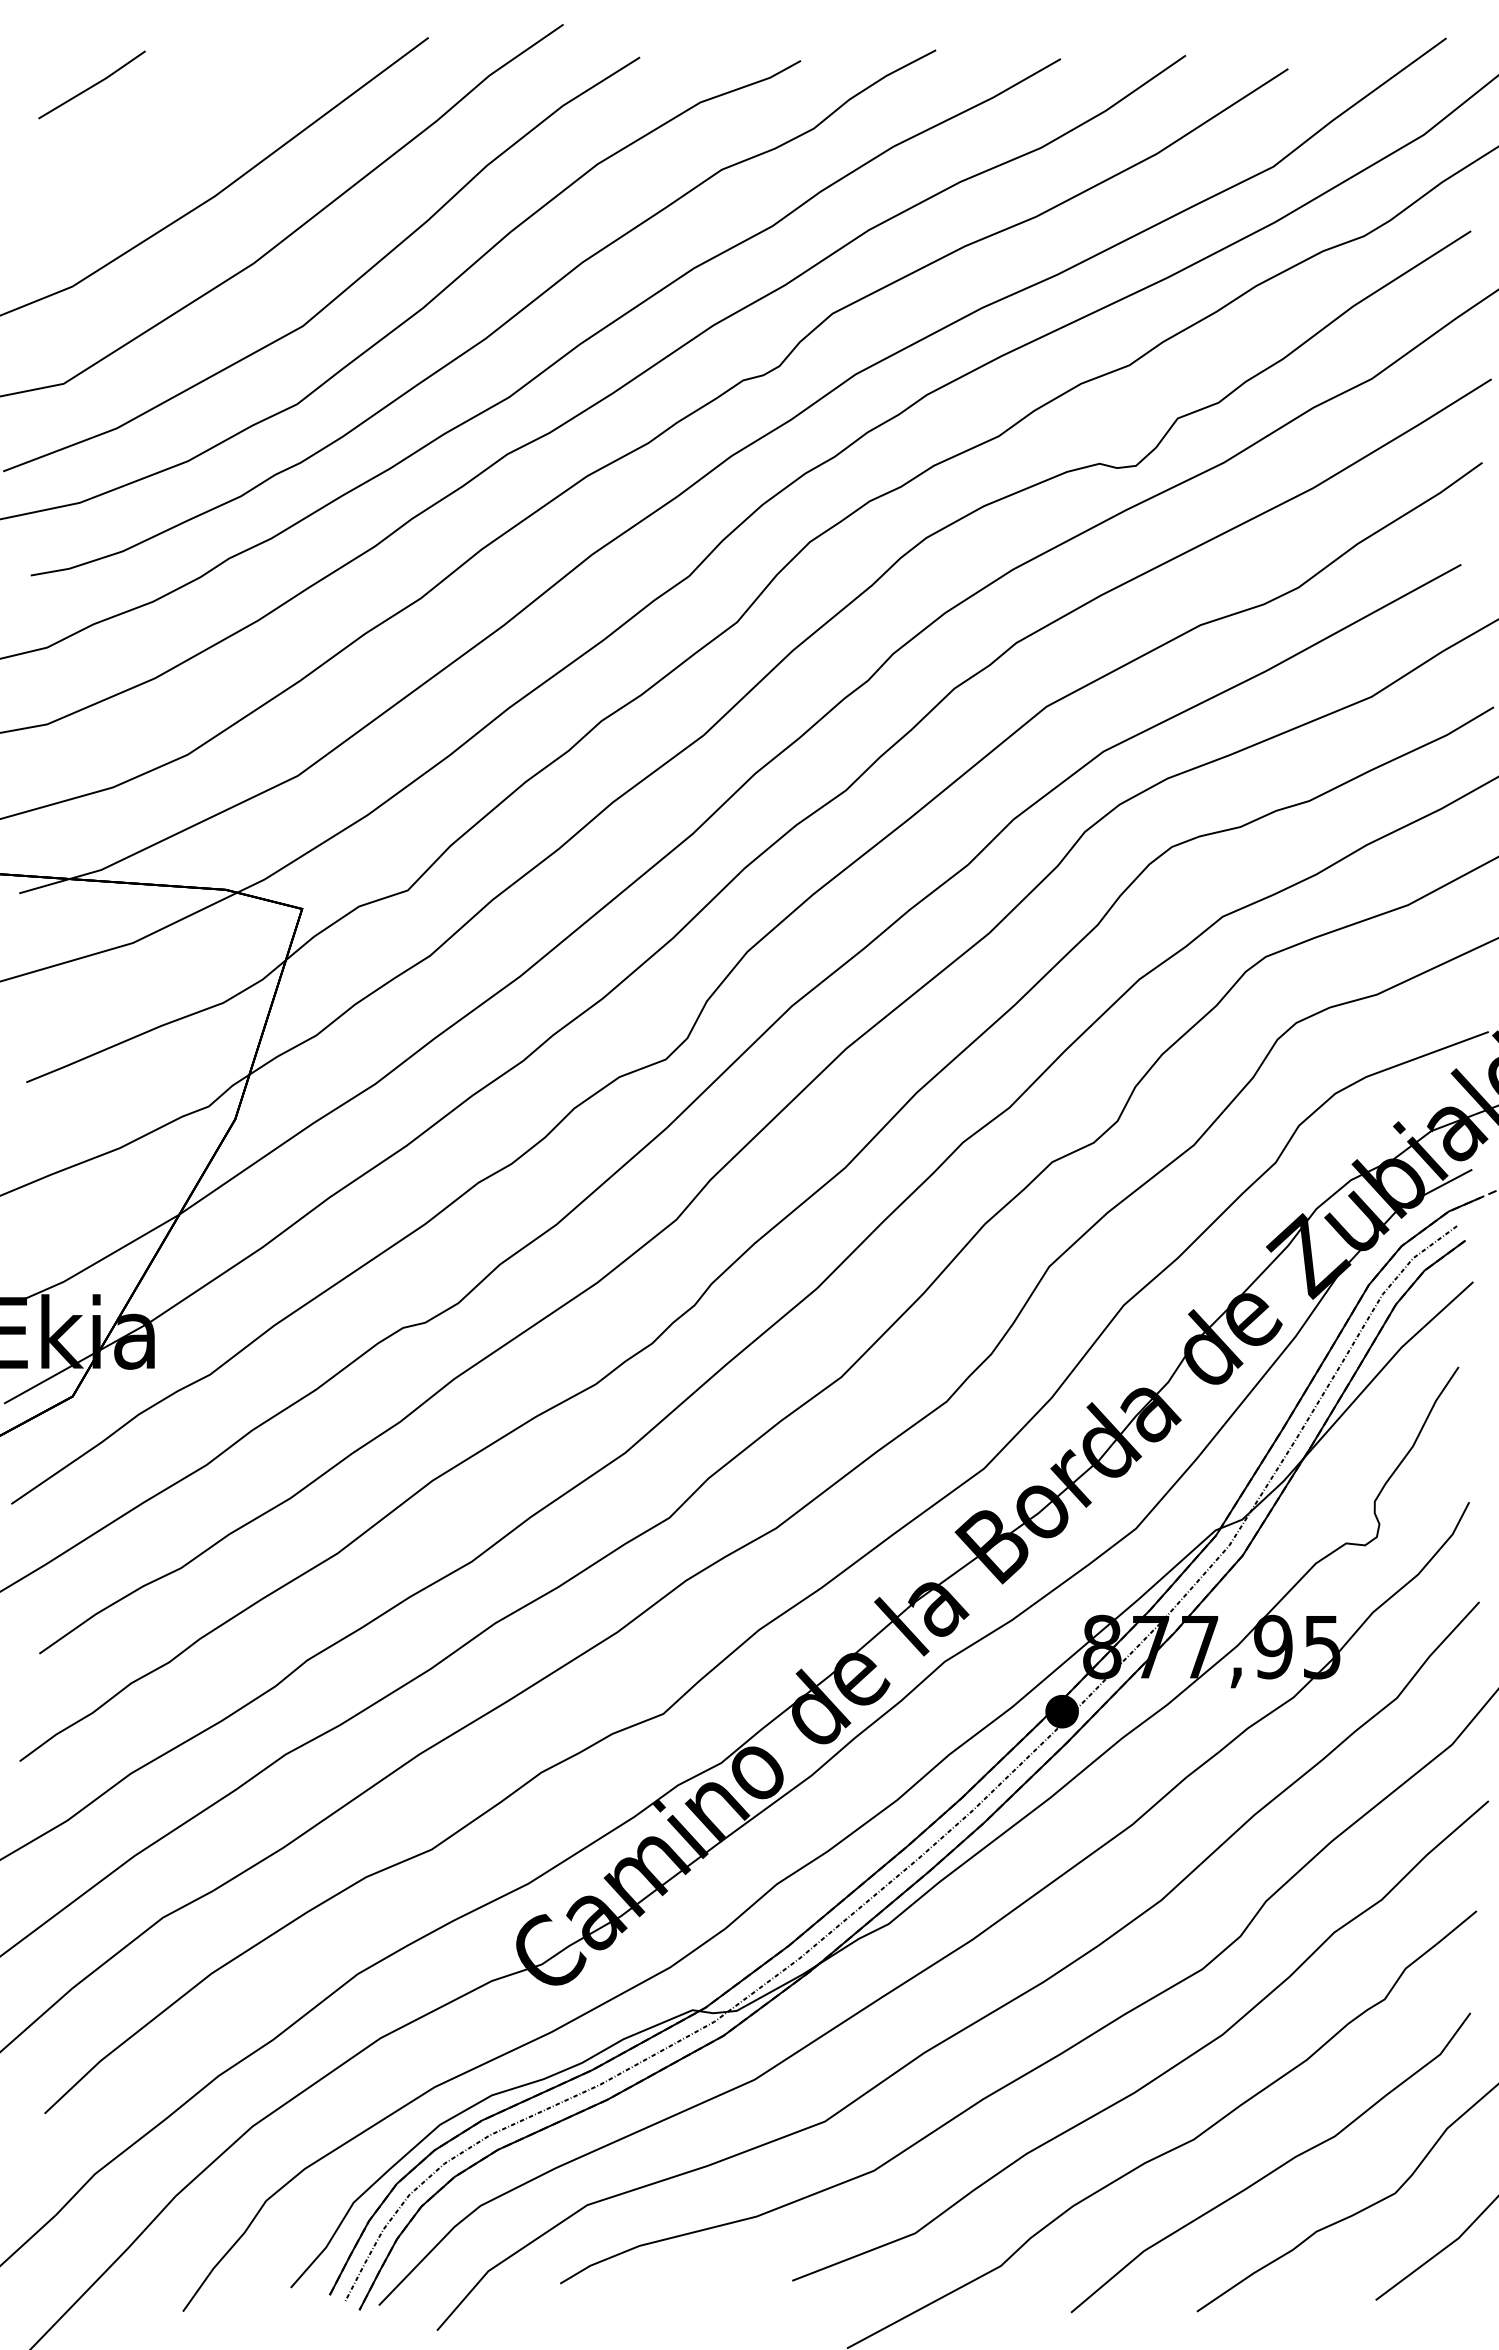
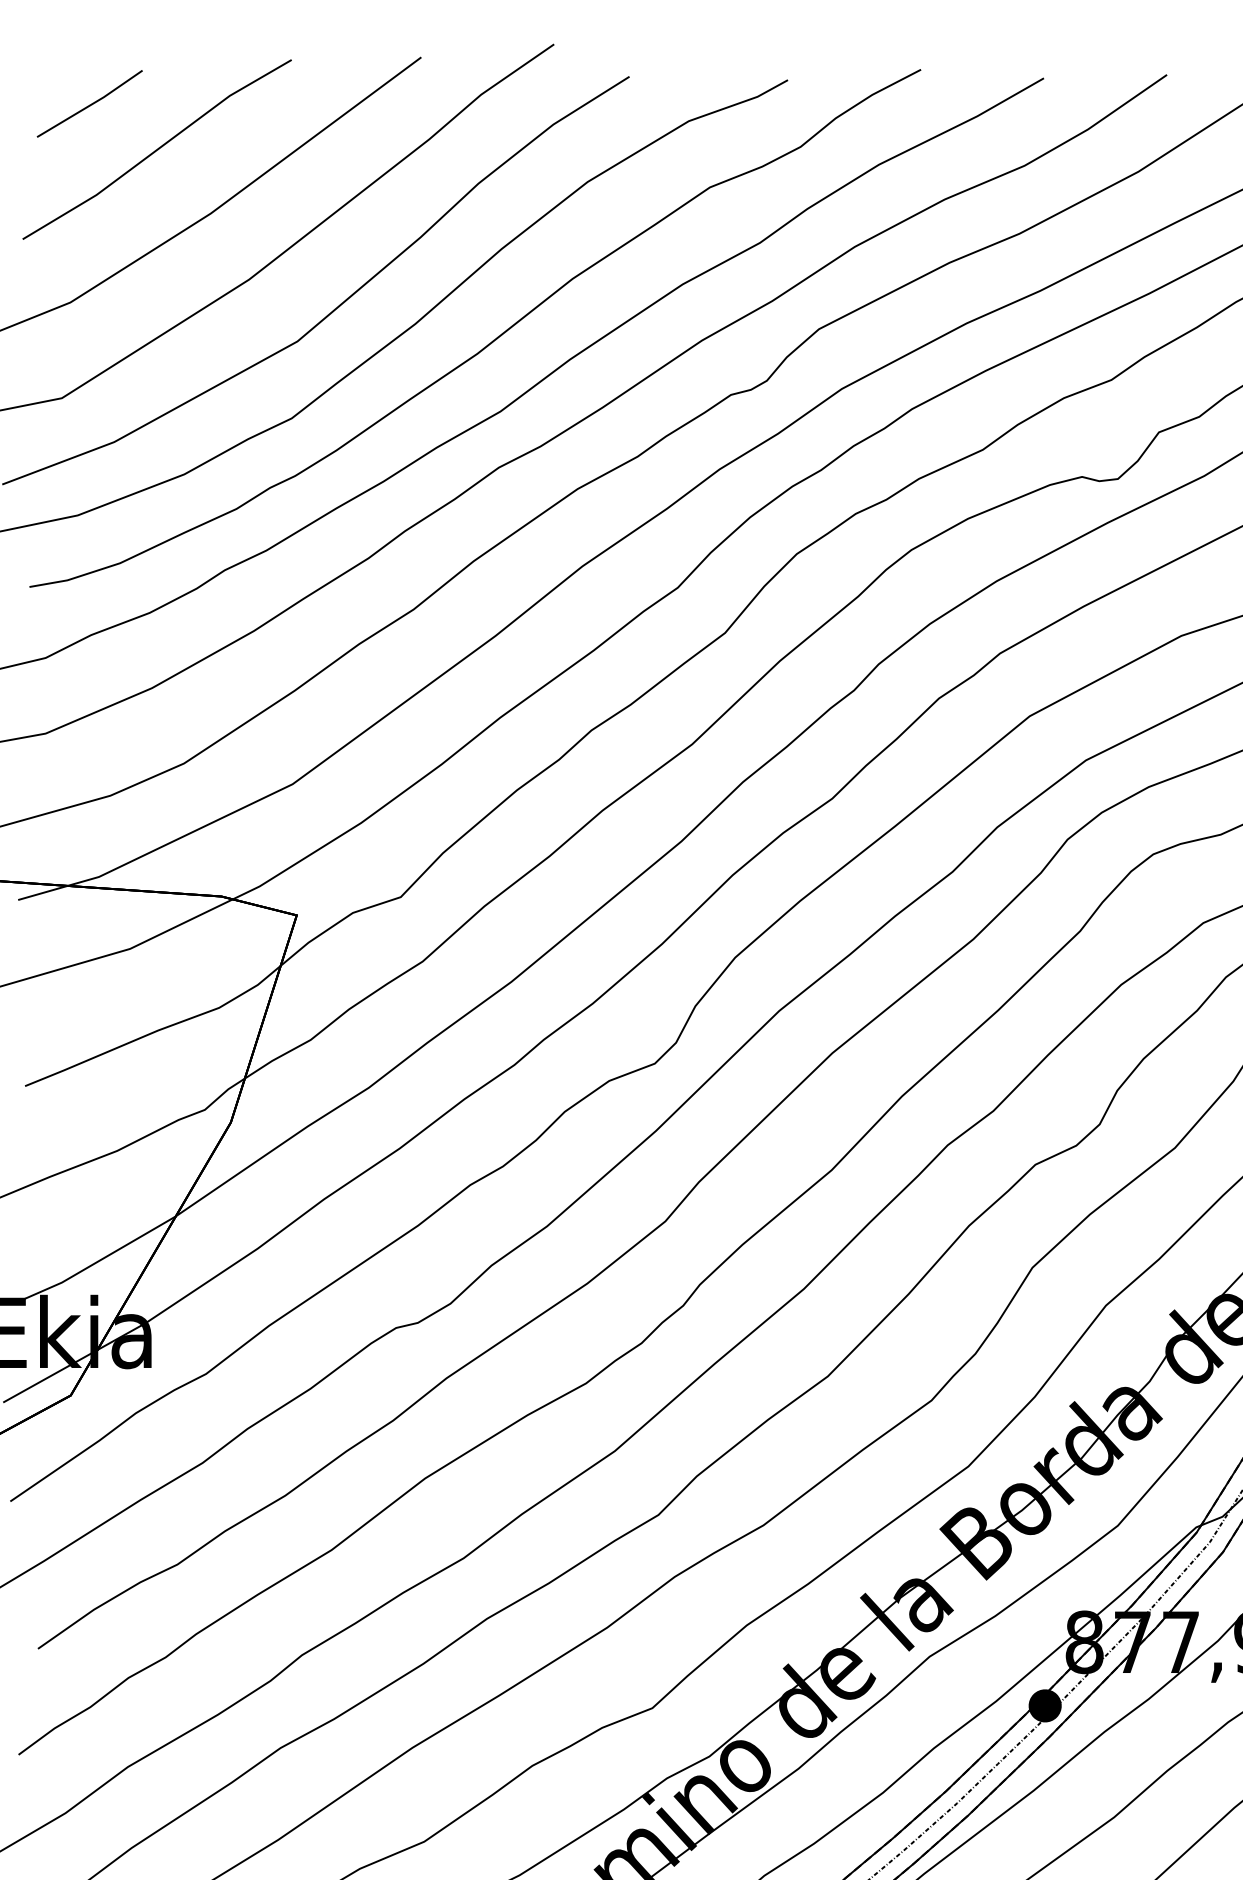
part: (160, 131) -> (157, 149), added

